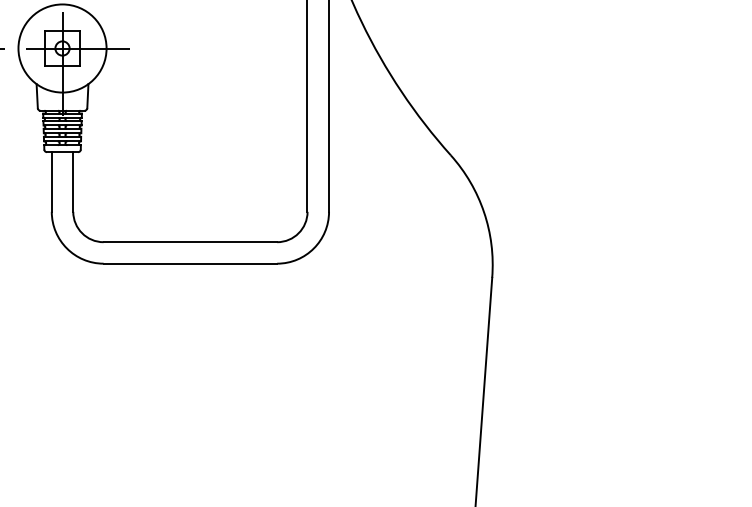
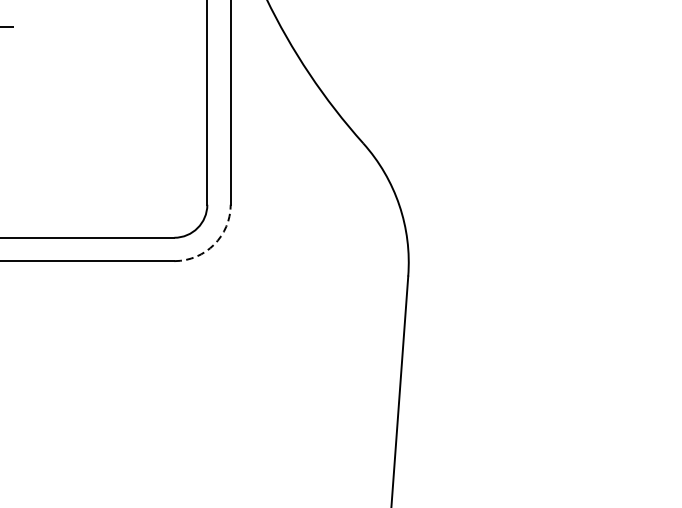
arc: (313, 248) -> (213, 244), solid -> dashed

